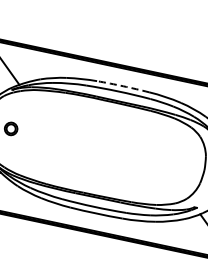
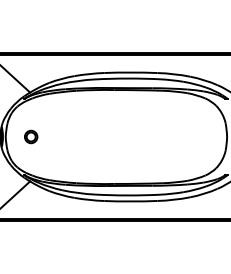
arc: (123, 86) -> (131, 72), dashed -> solid

